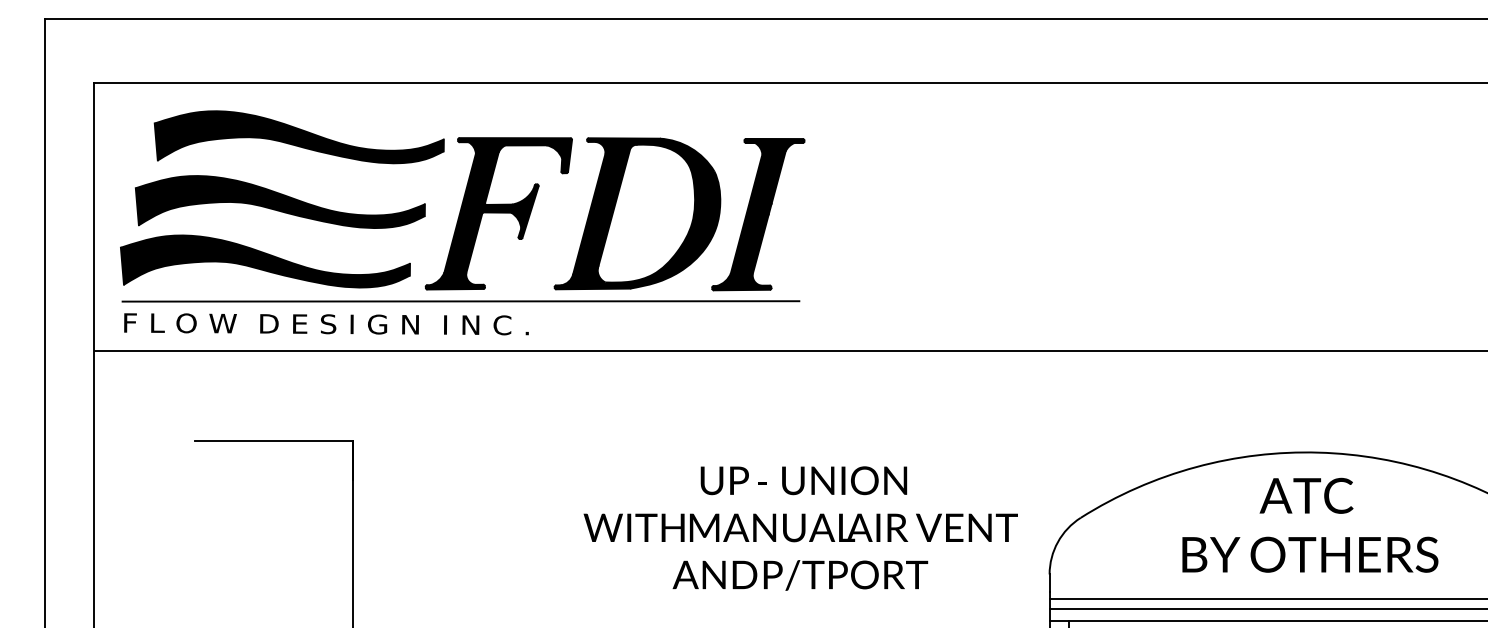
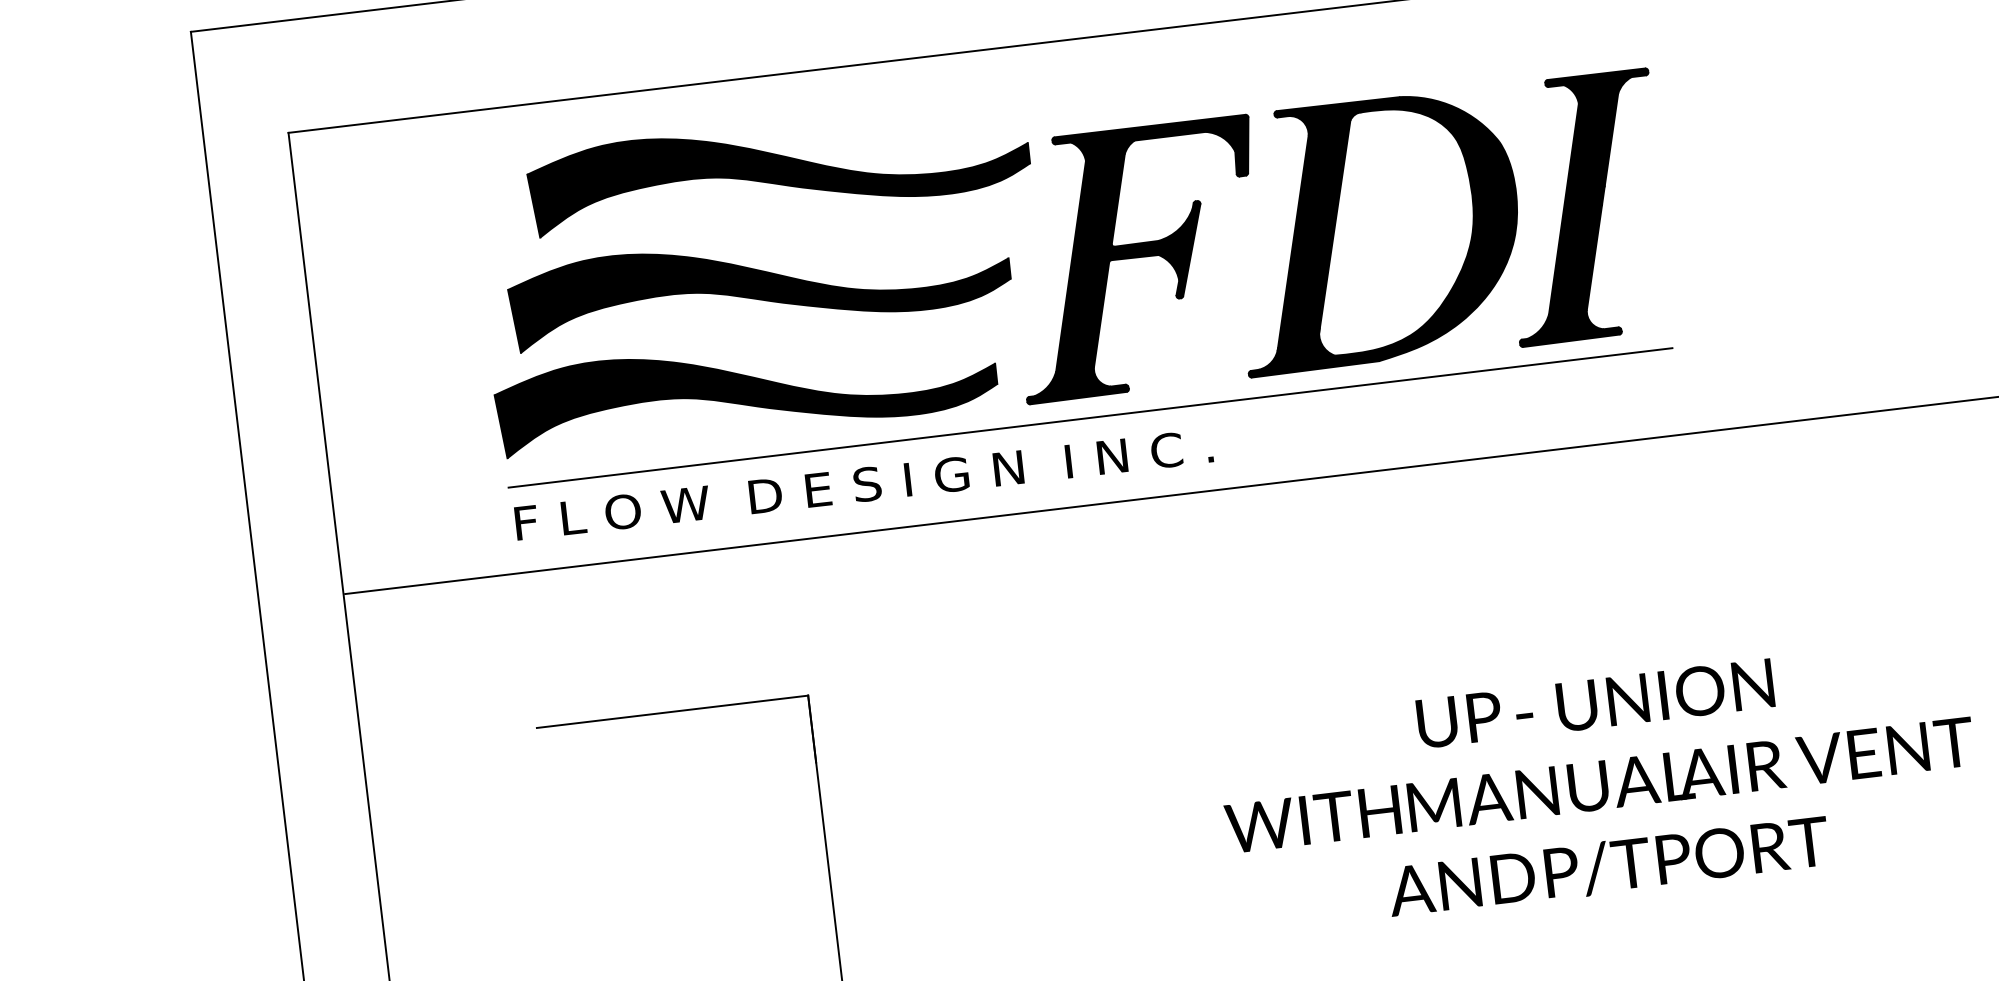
part: (462, 222) -> (1076, 281), moved
text: (800, 528) -> (1599, 786), moved

